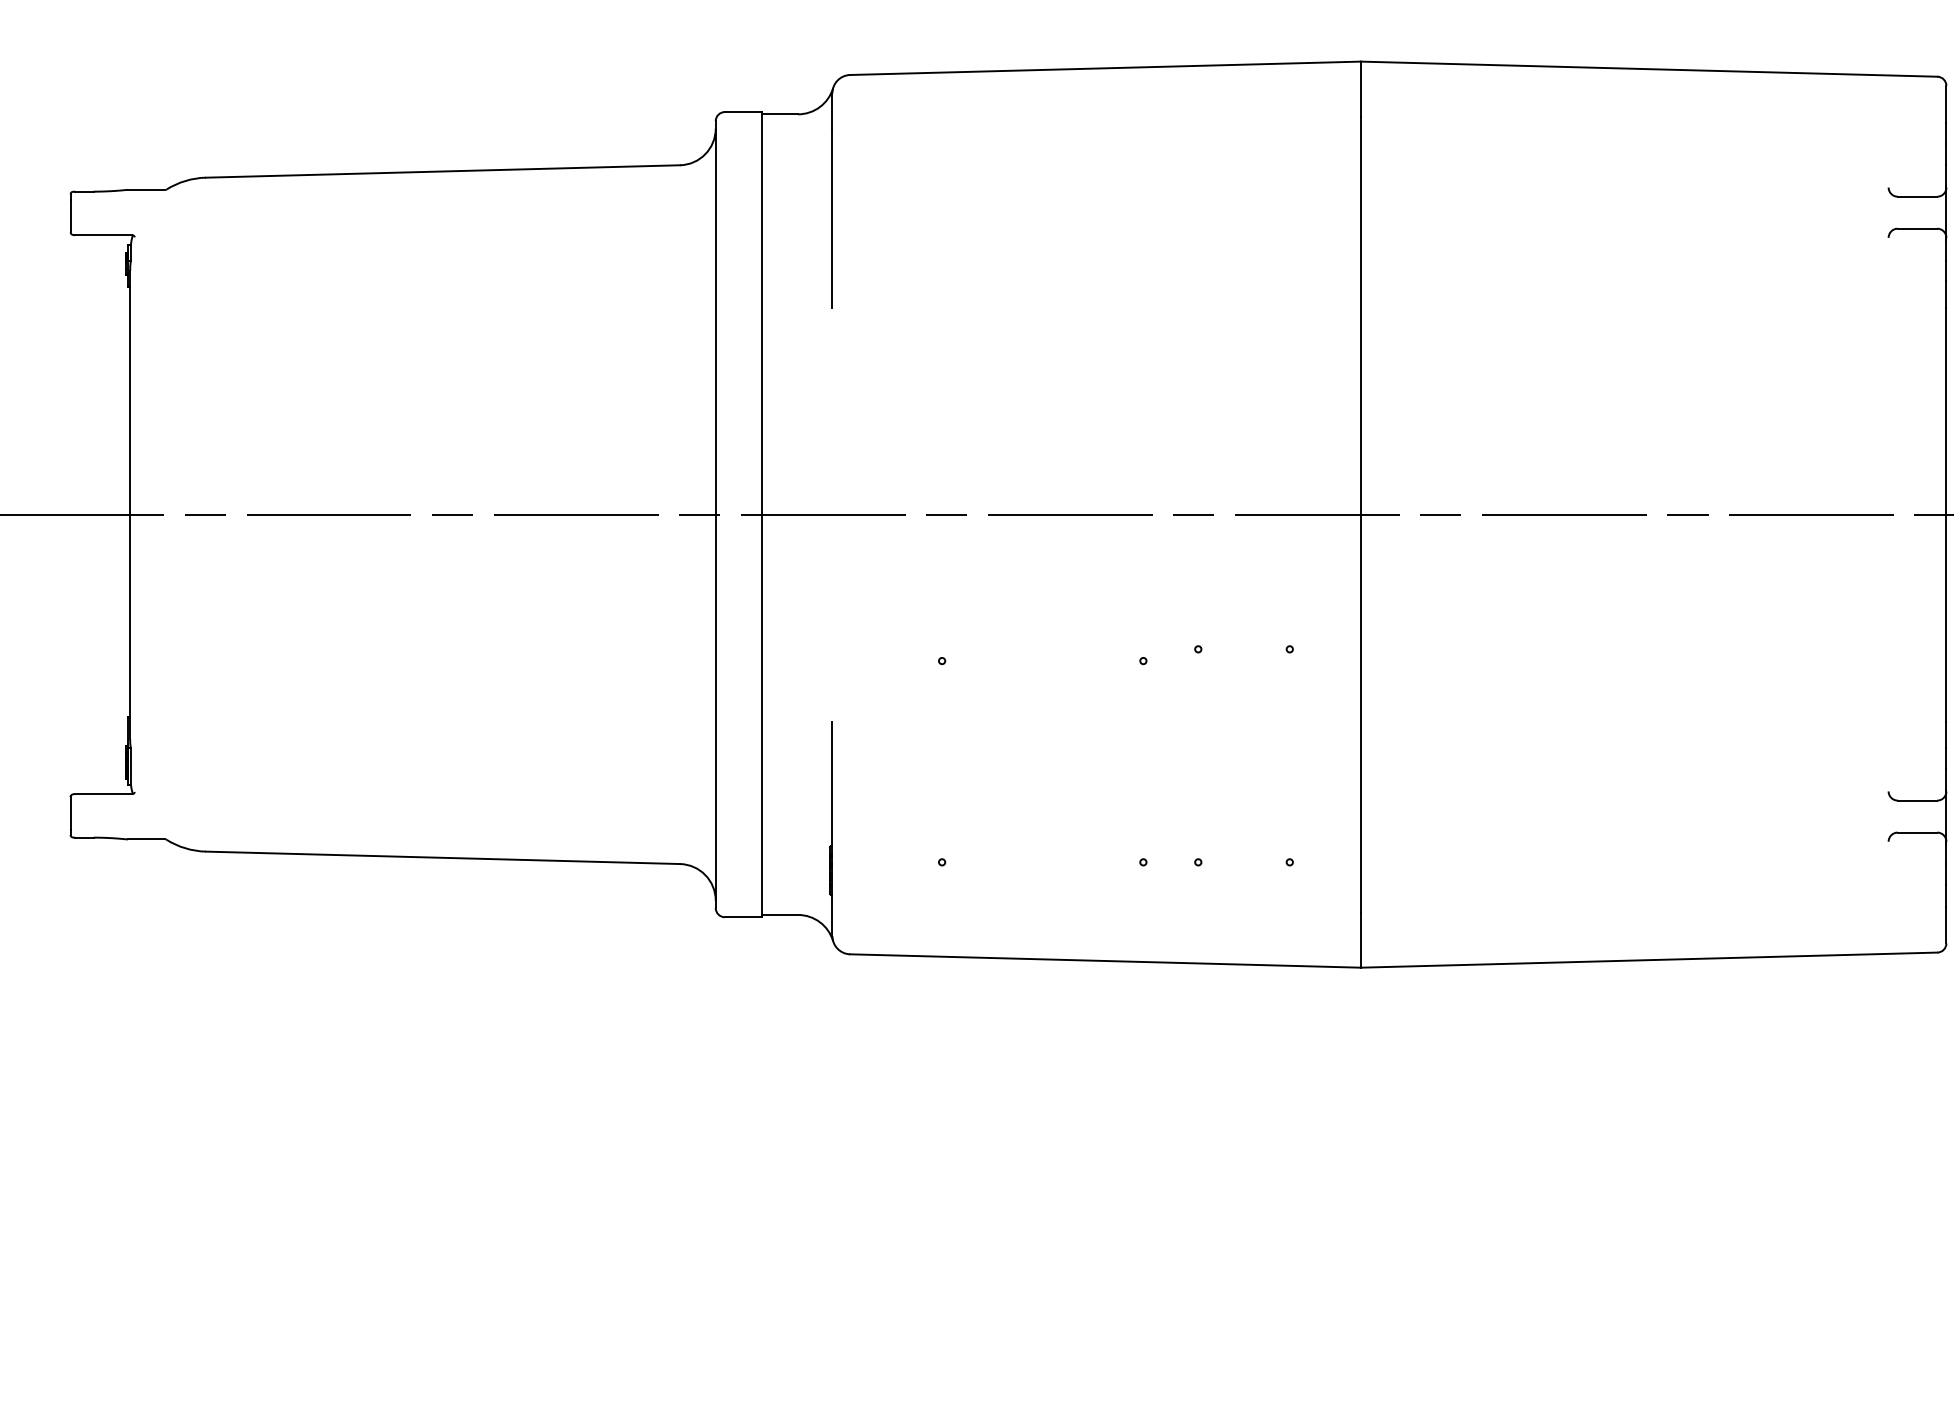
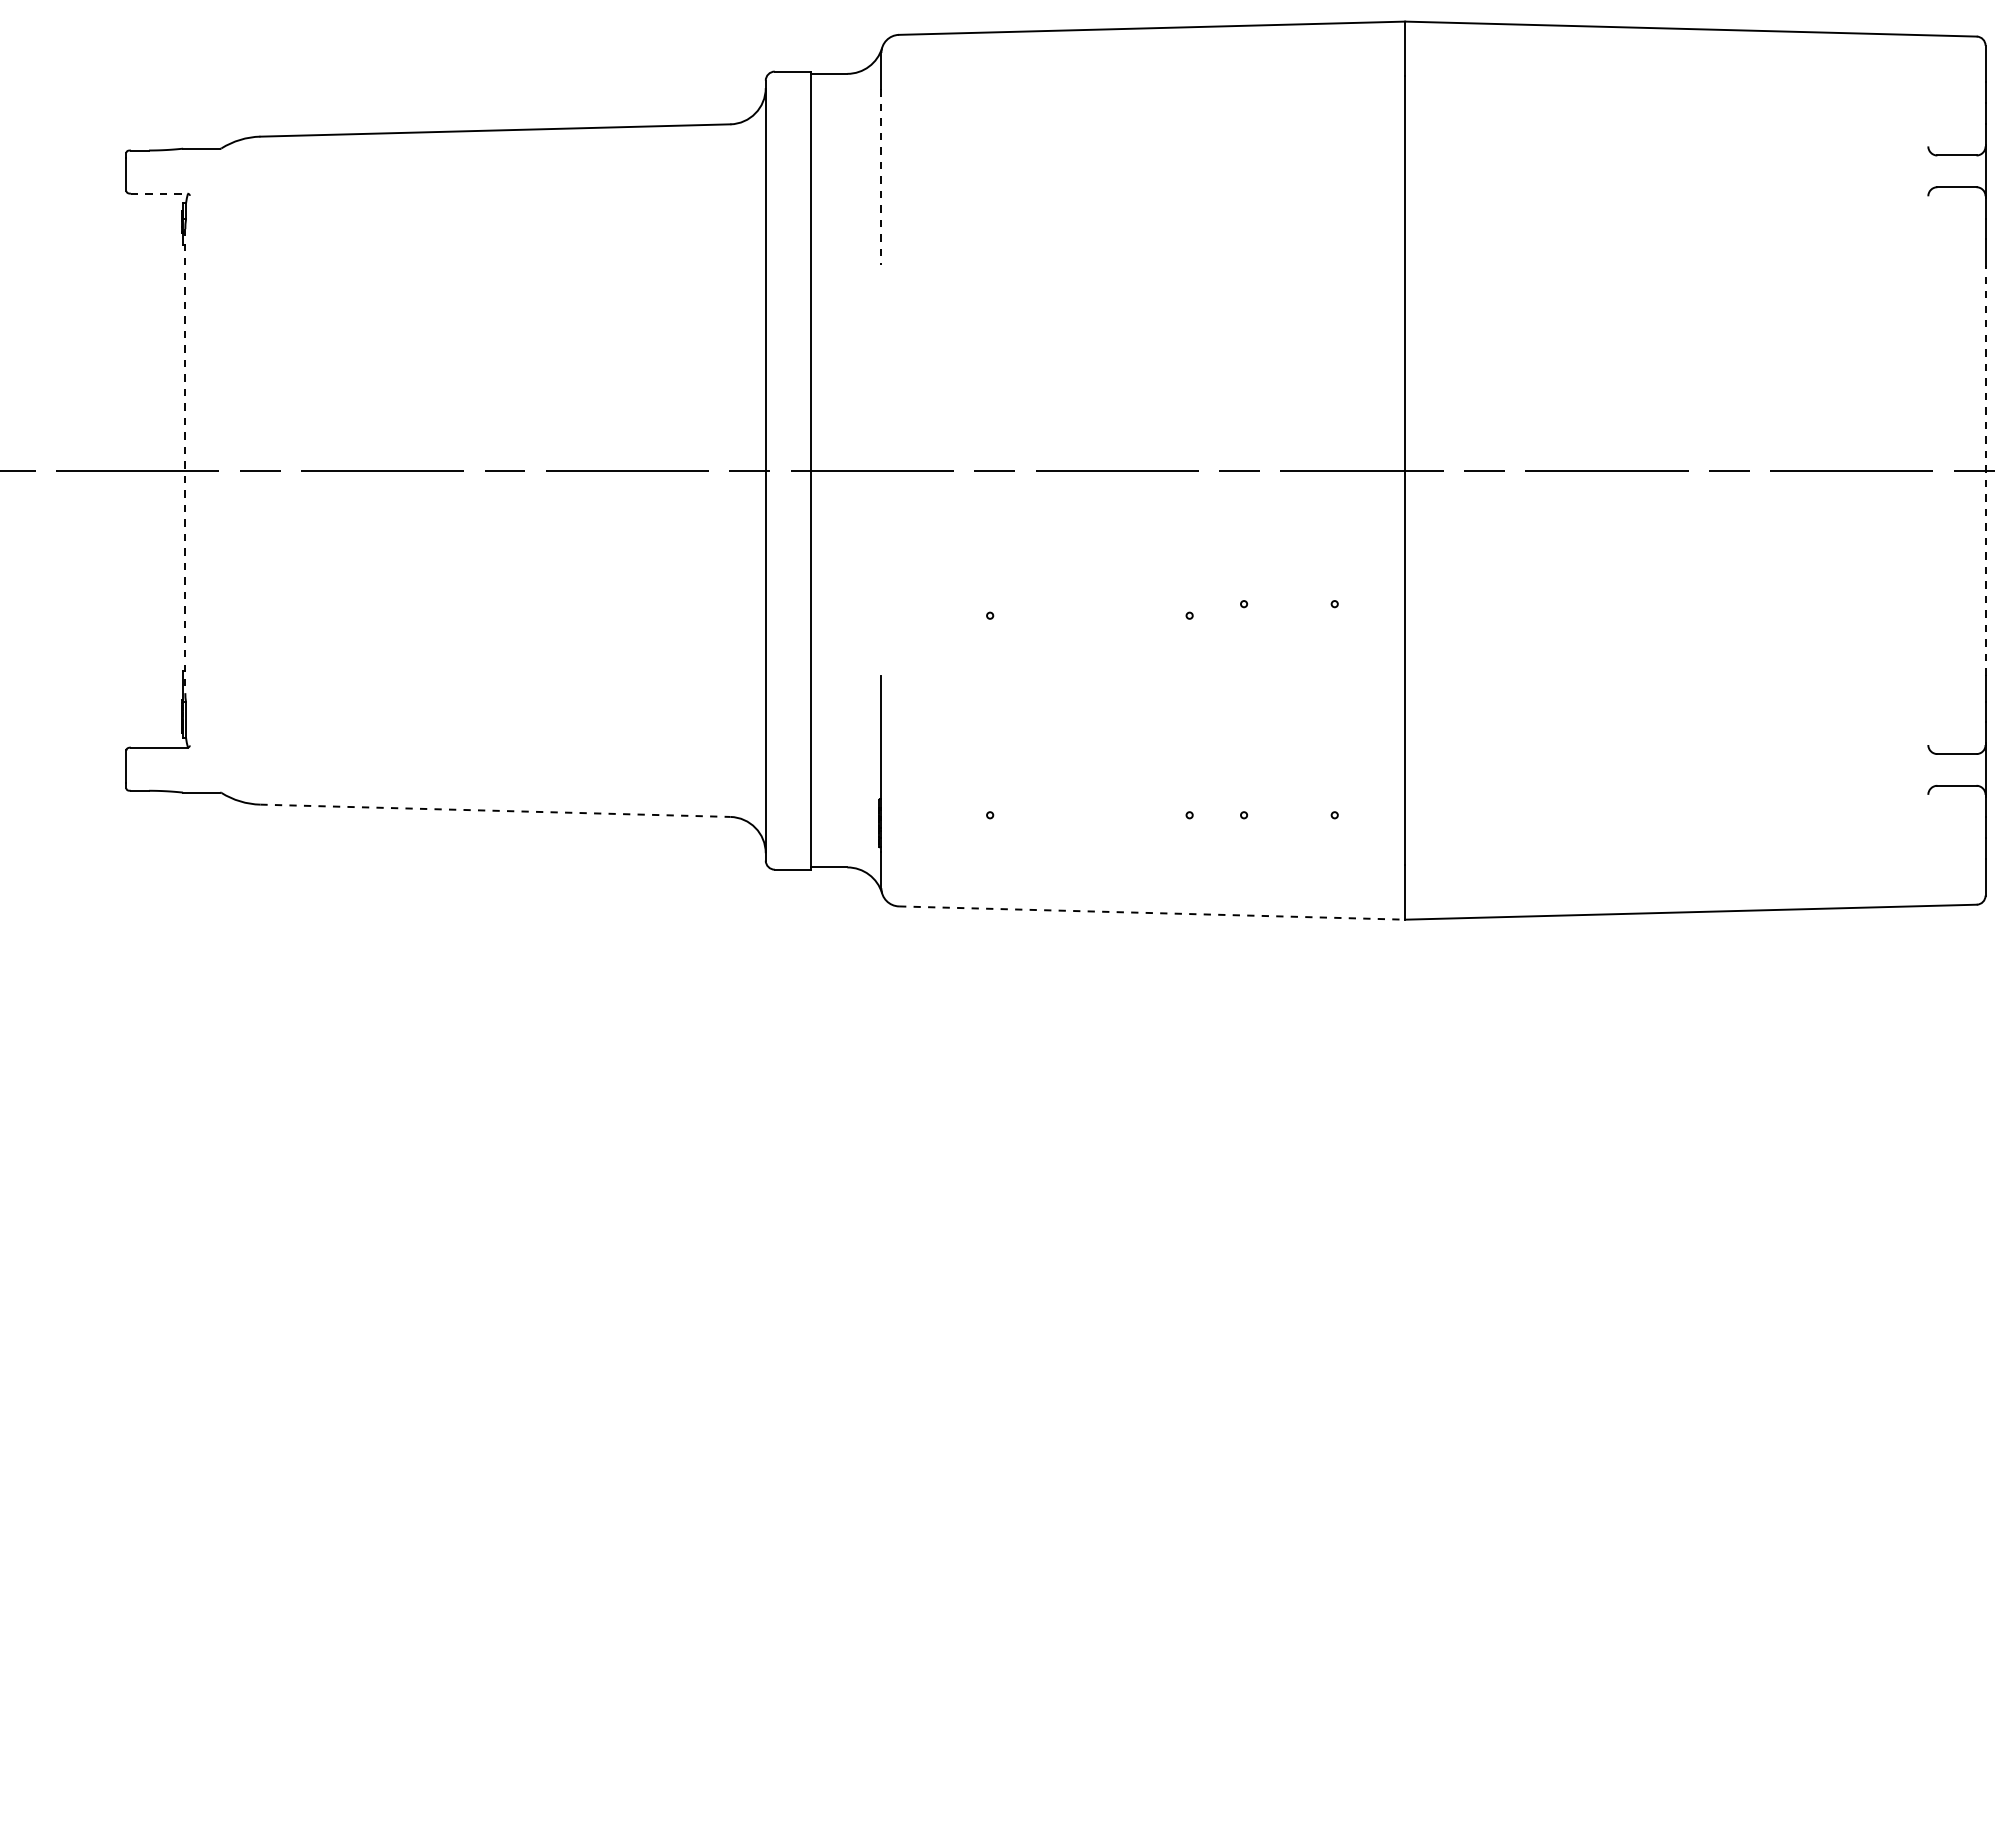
line: (832, 218) -> (881, 177), solid -> dashed
line: (104, 235) -> (159, 193), solid -> dashed
line: (130, 505) -> (185, 461), solid -> dashed
line: (1946, 514) -> (1985, 470), solid -> dashed
line: (443, 857) -> (495, 810), solid -> dashed
line: (1105, 961) -> (1152, 913), solid -> dashed

